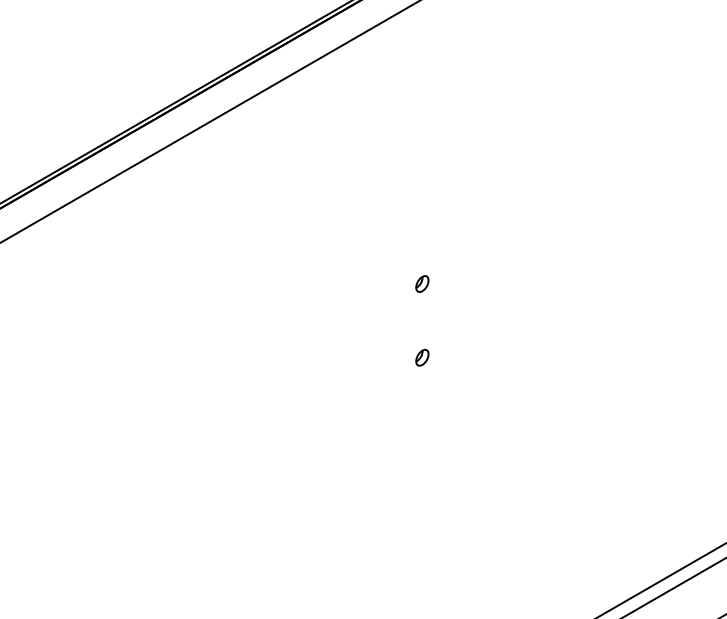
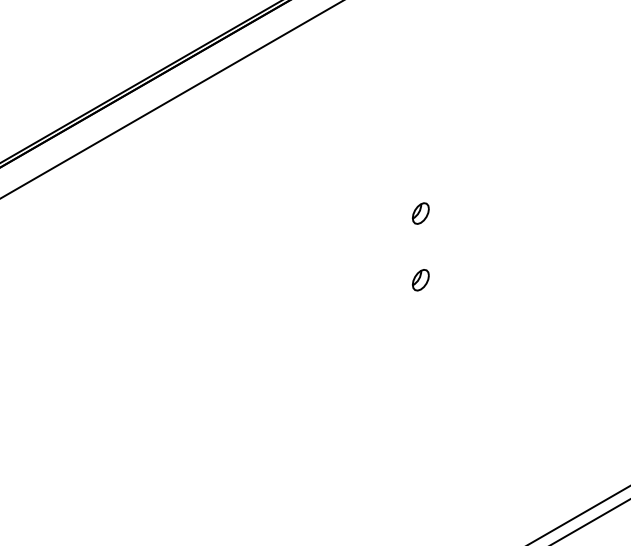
part: (422, 283) -> (421, 213), size x1.43
part: (422, 357) -> (421, 280), size x1.43

